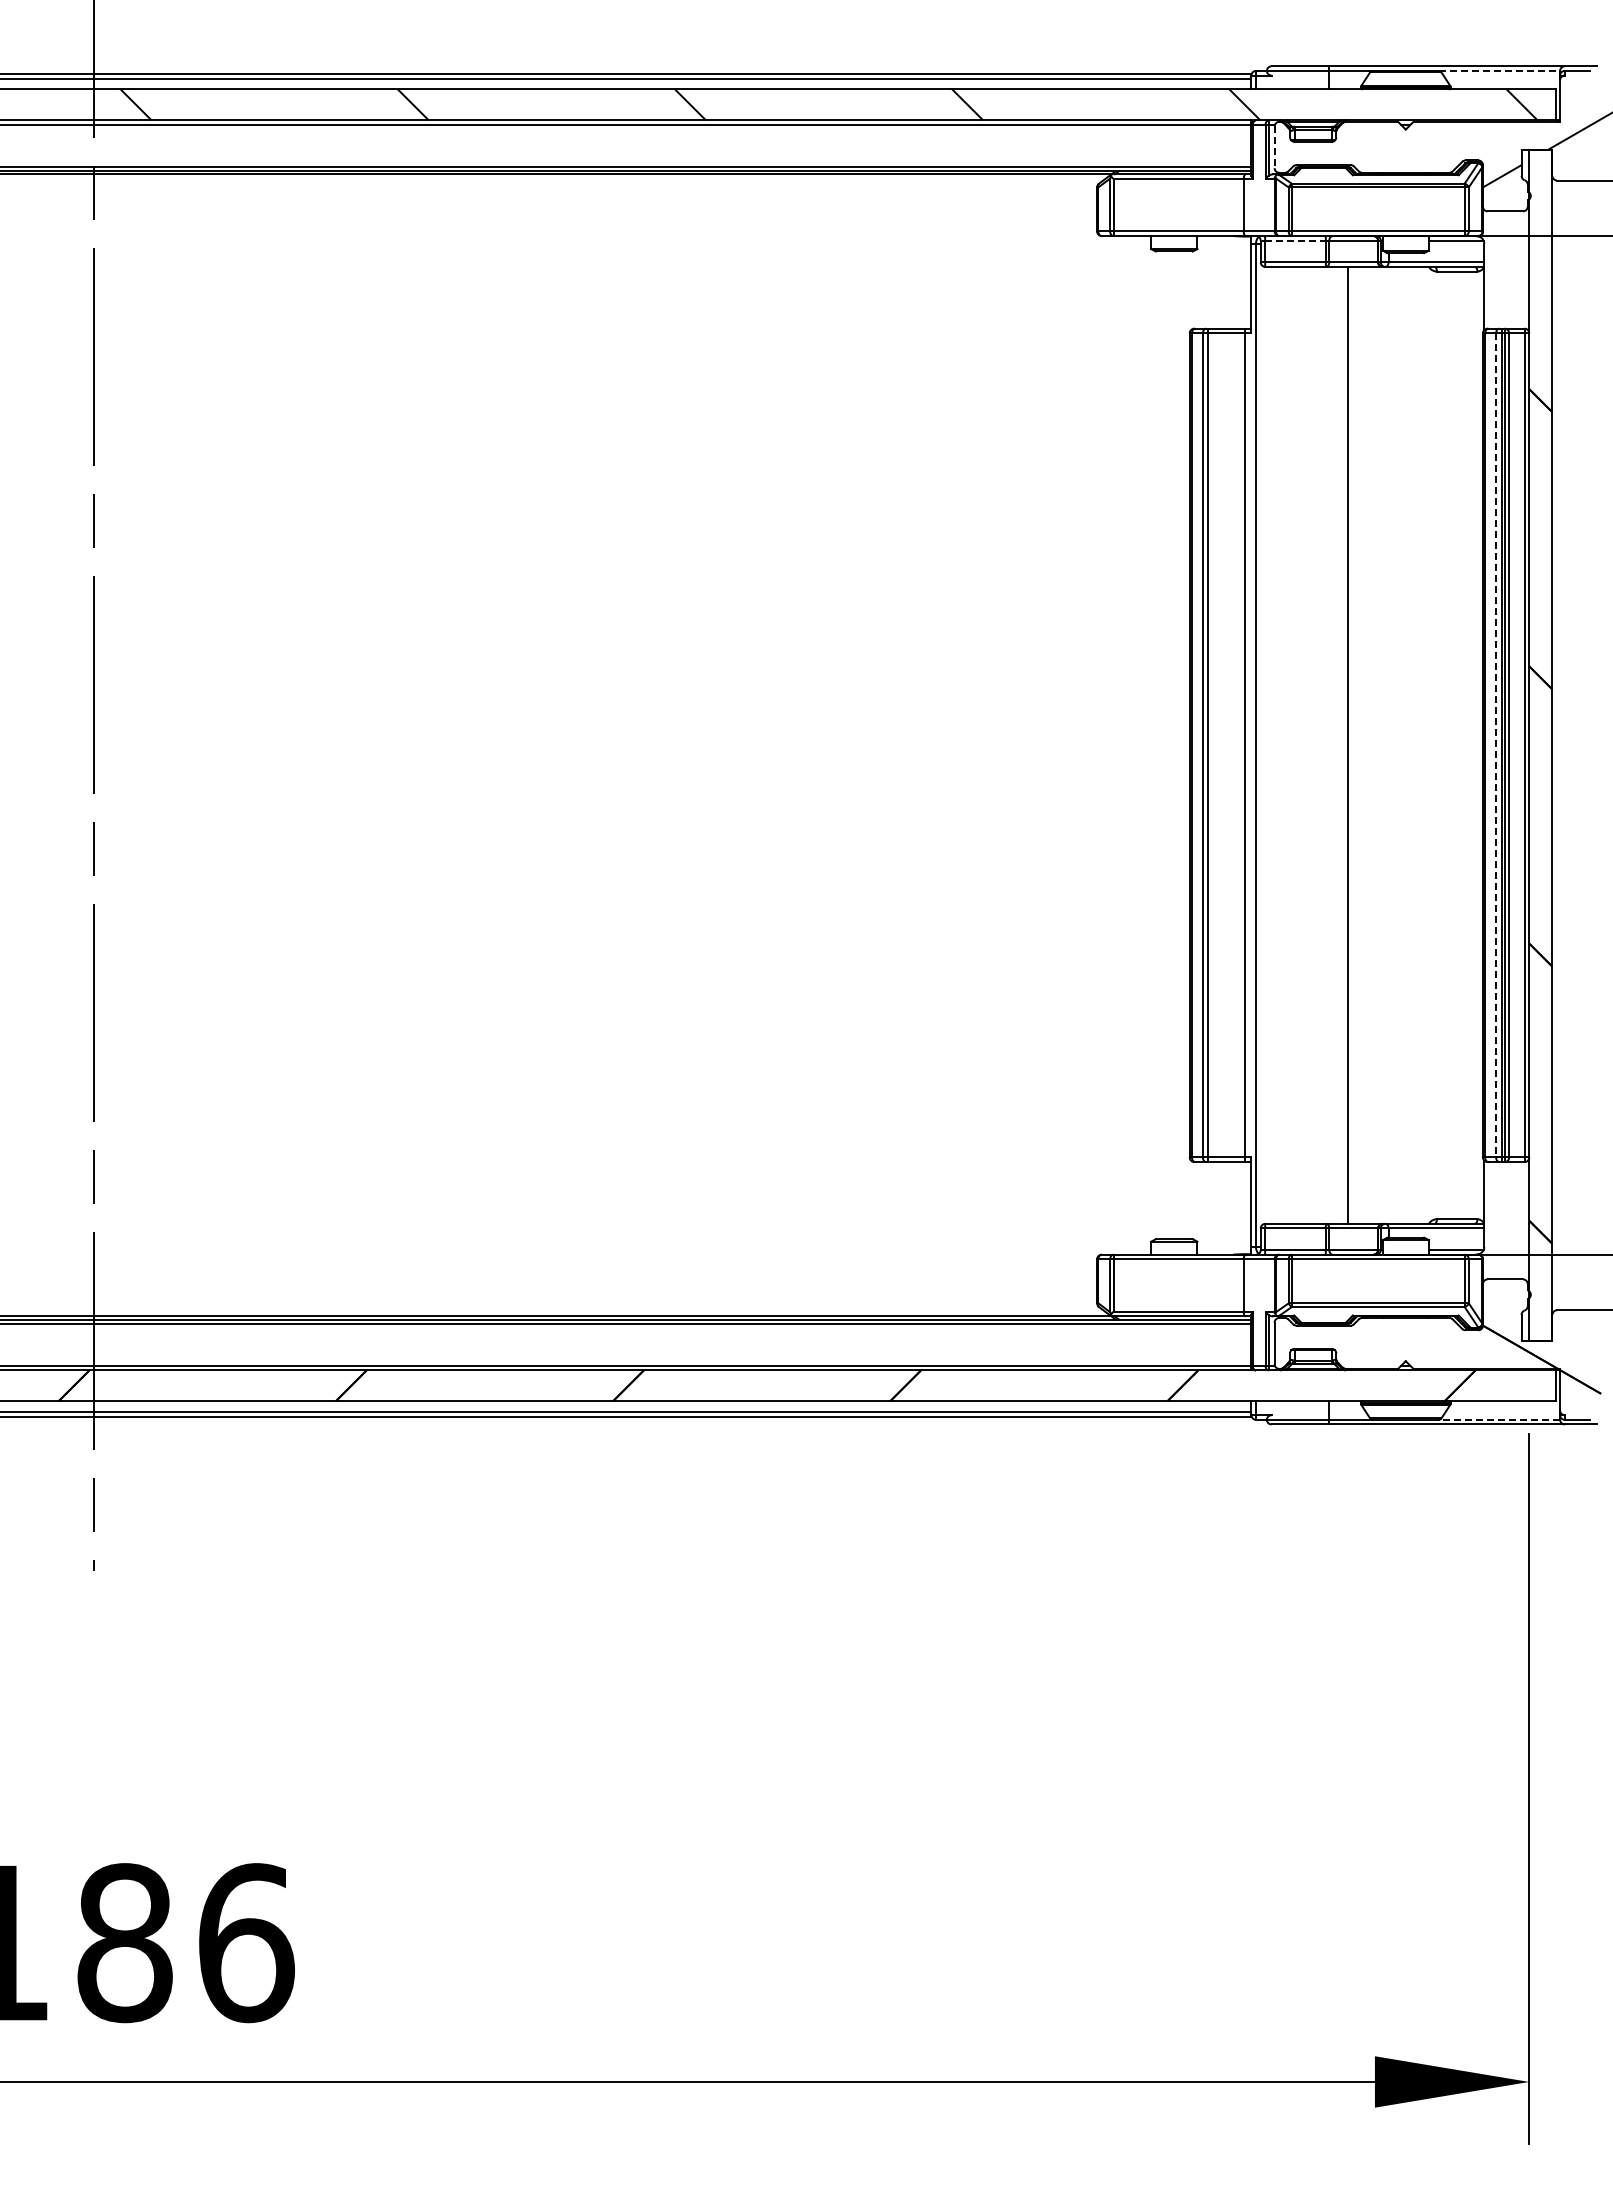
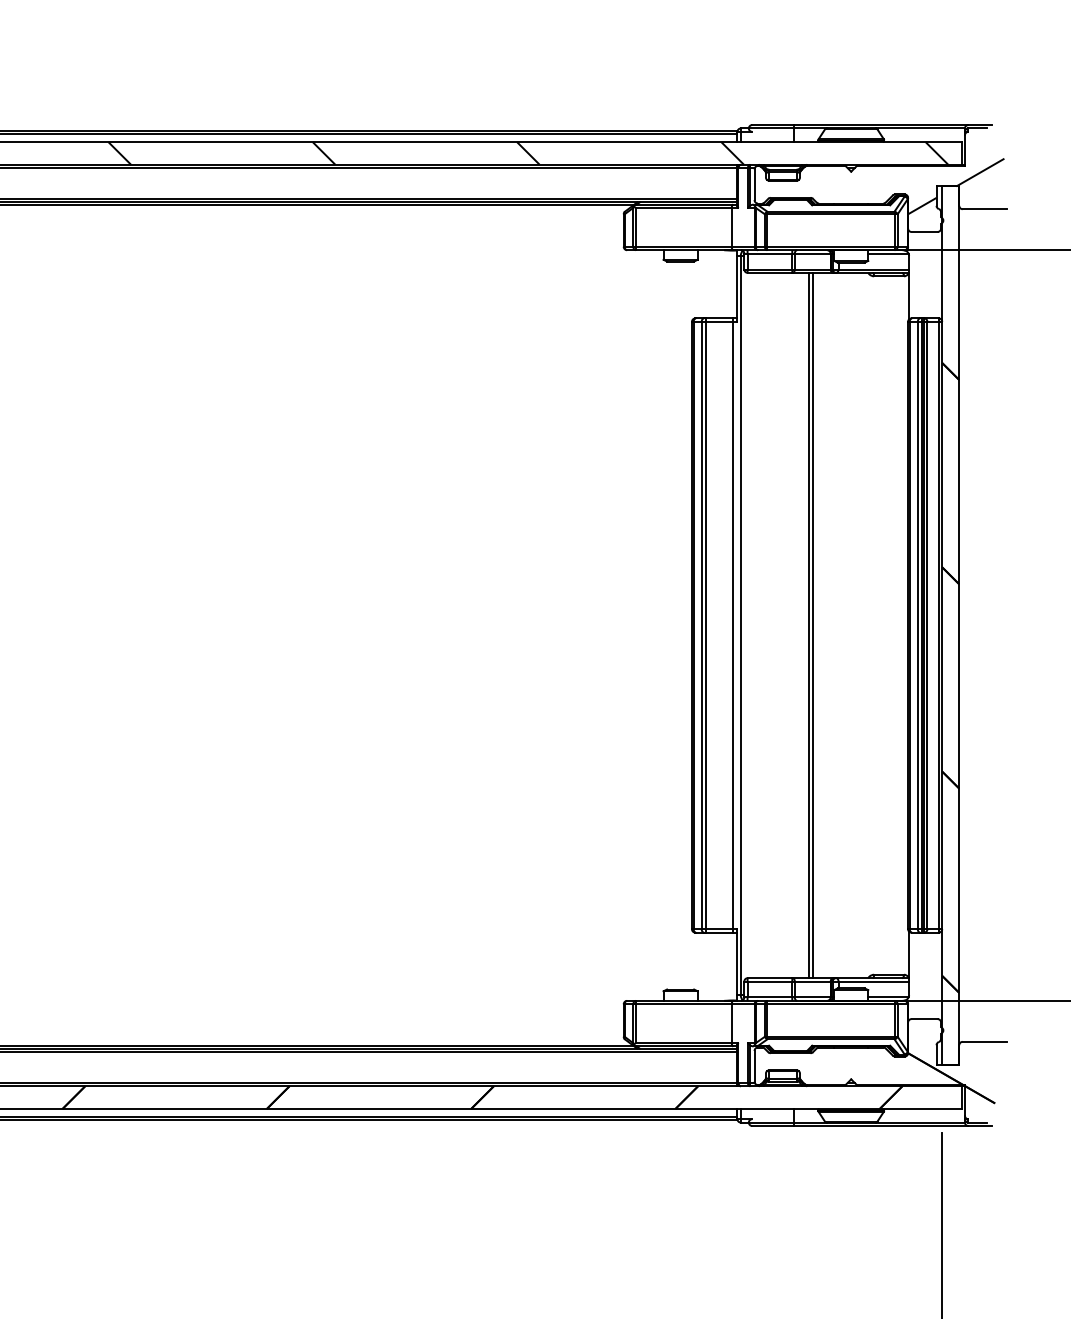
line: (1499, 70) -> (920, 128), dashed -> solid
line: (1274, 147) -> (754, 184), dashed -> solid
line: (1295, 240) -> (769, 253), dashed -> solid
line: (1354, 744) -> (813, 624), added
line: (1496, 745) -> (918, 625), dashed -> solid
line: (1499, 1419) -> (920, 1122), dashed -> solid

